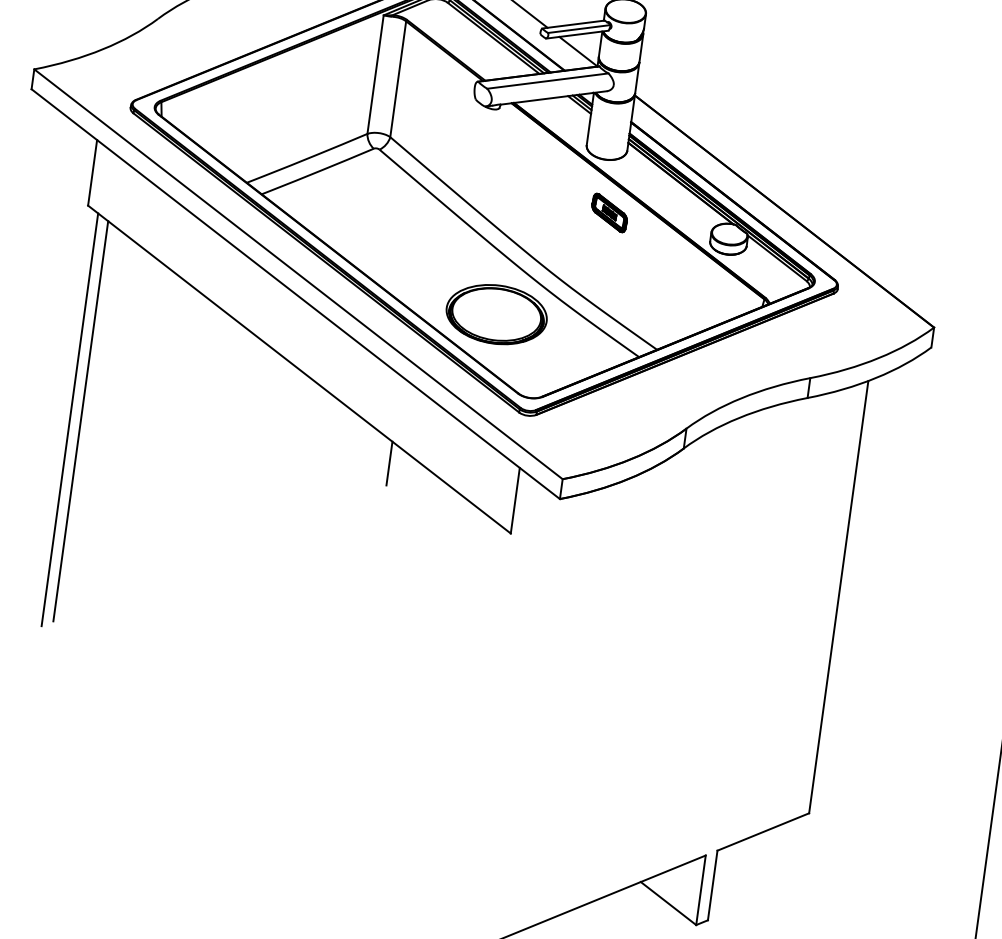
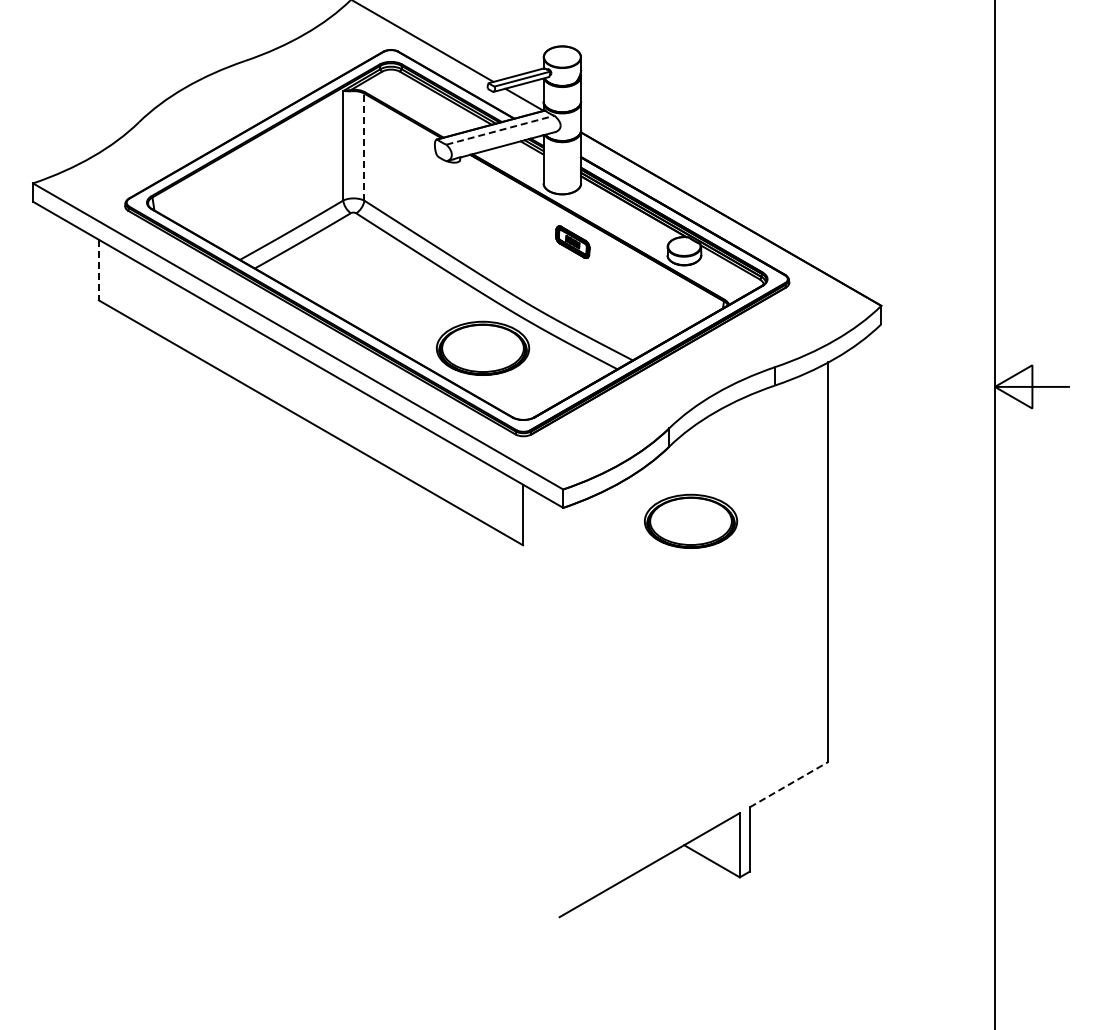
line: (398, 79) -> (364, 147), solid -> dashed
line: (547, 81) -> (500, 130), solid -> dashed
line: (92, 173) -> (98, 270), solid -> dashed
line: (69, 419) -> (108, 496), removed
line: (80, 420) -> (118, 496), removed
line: (389, 463) -> (404, 496), removed
part: (696, 531) -> (691, 520), added
line: (763, 831) -> (789, 784), solid -> dashed

